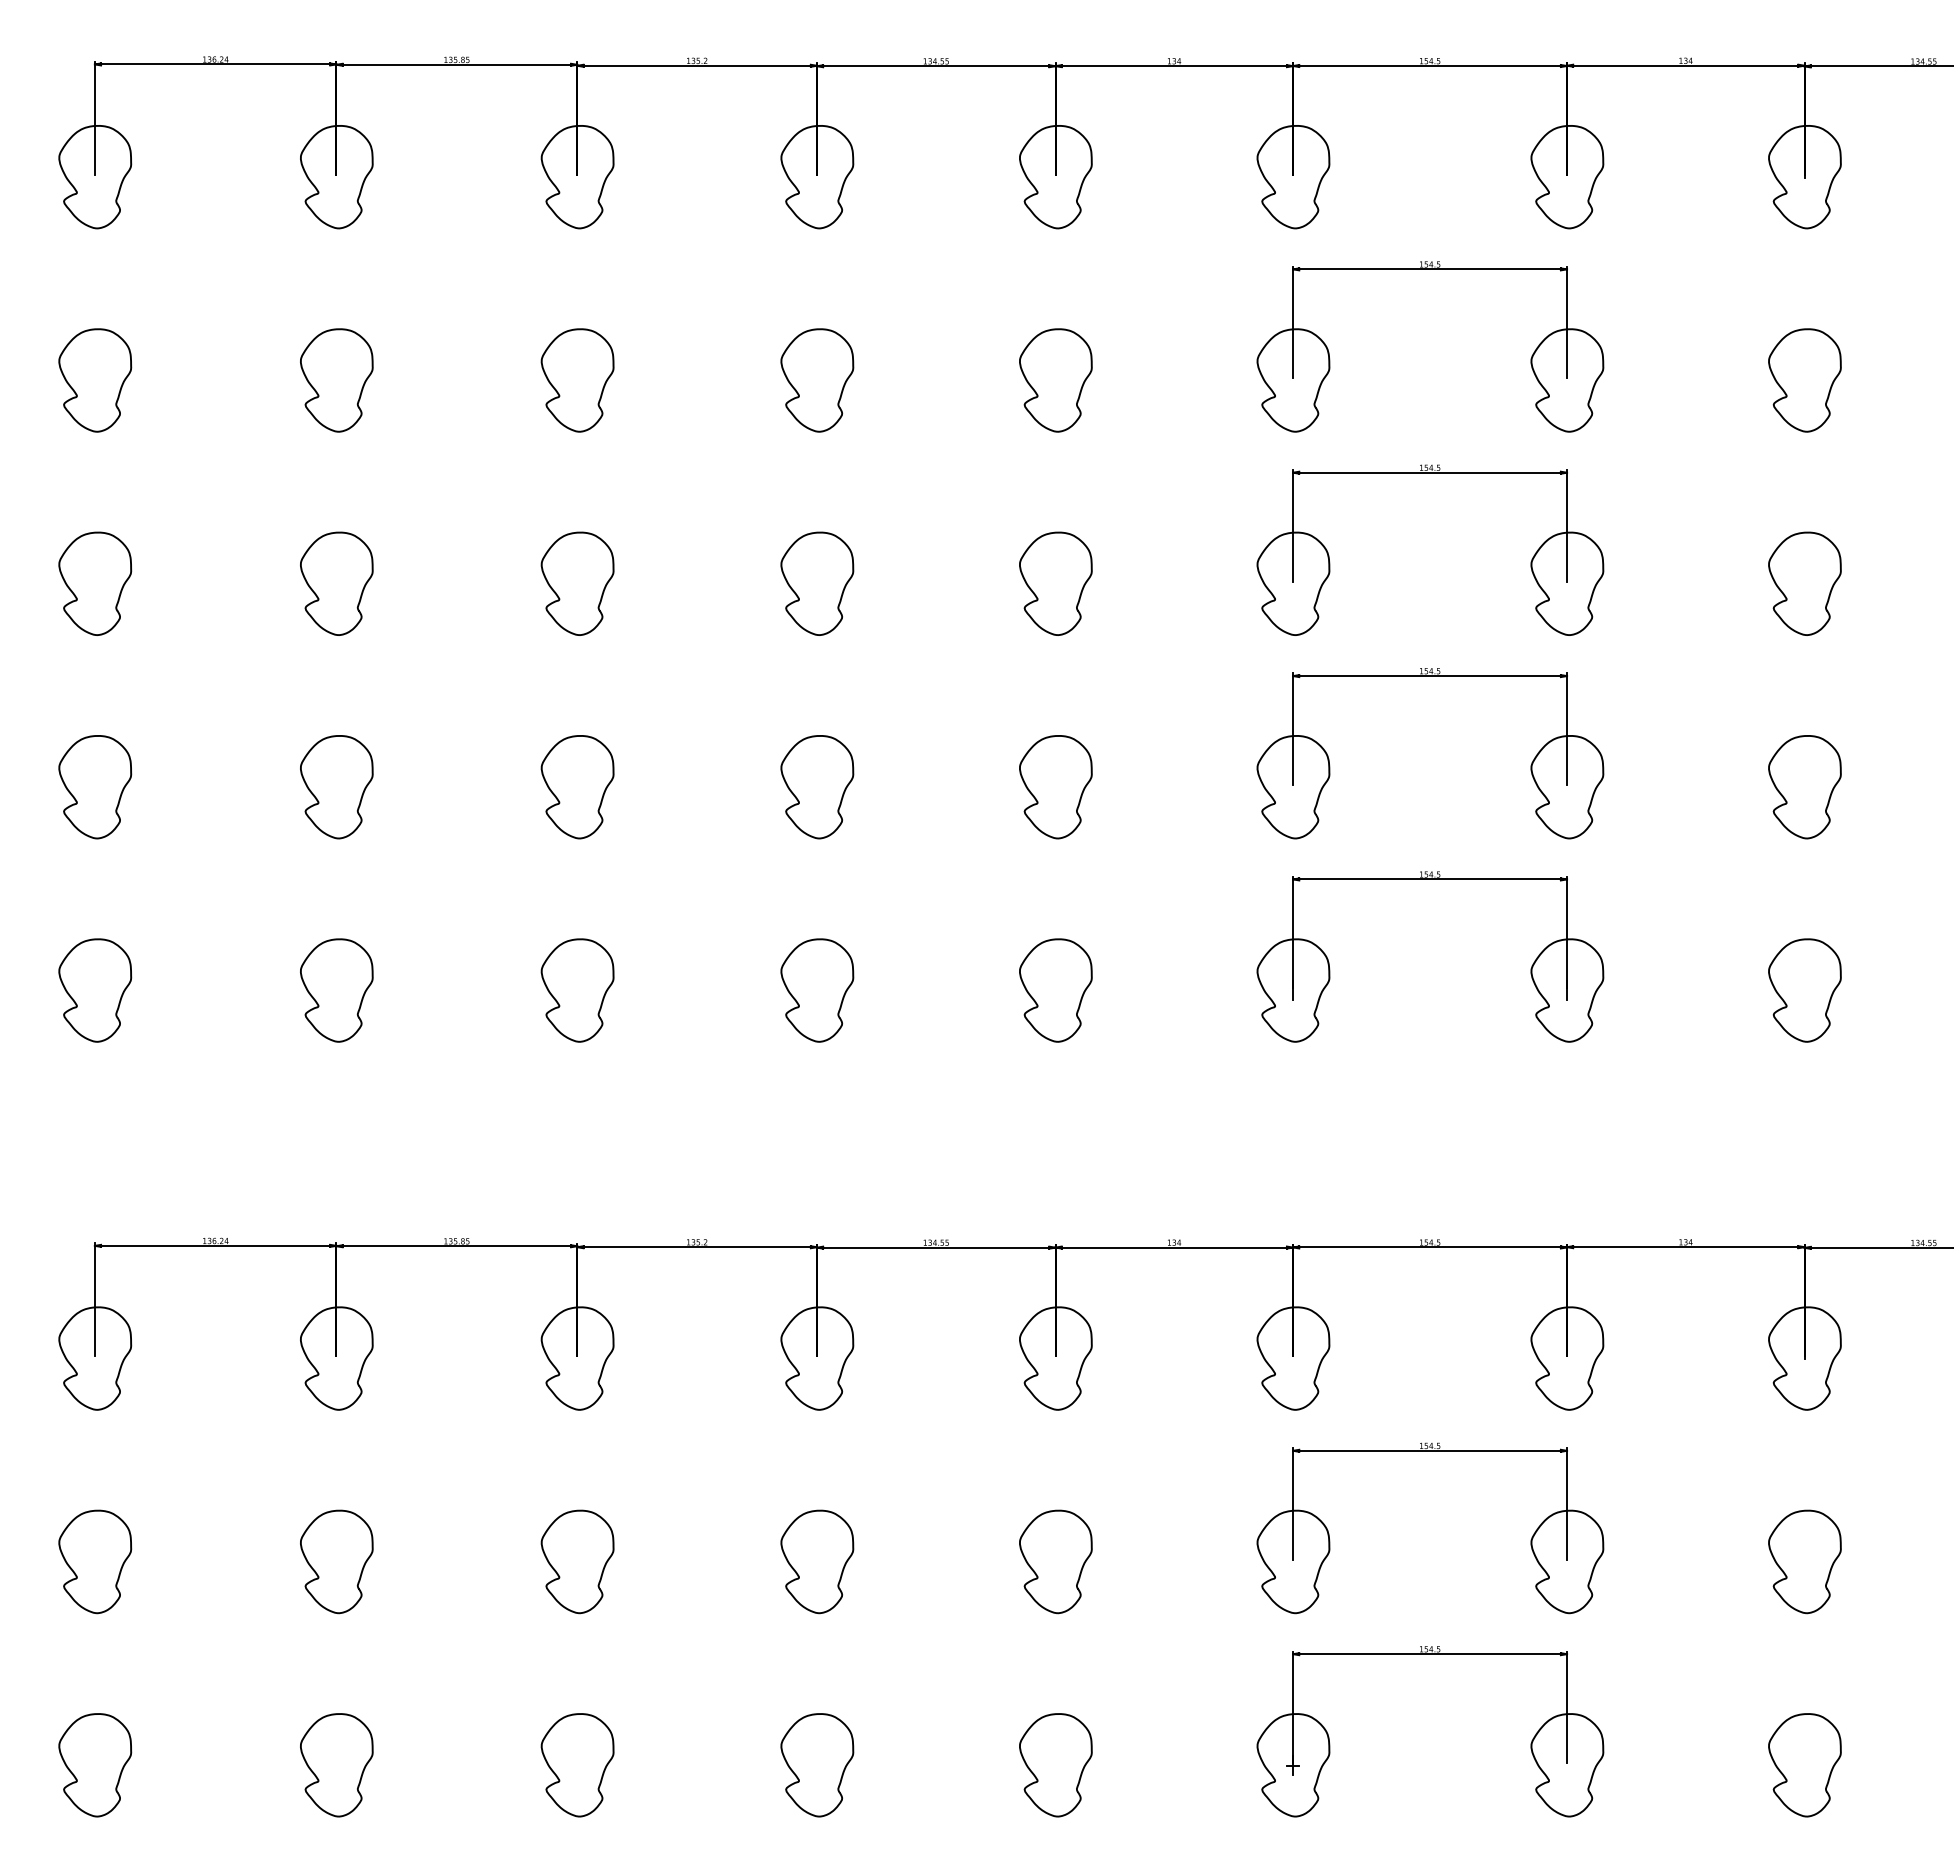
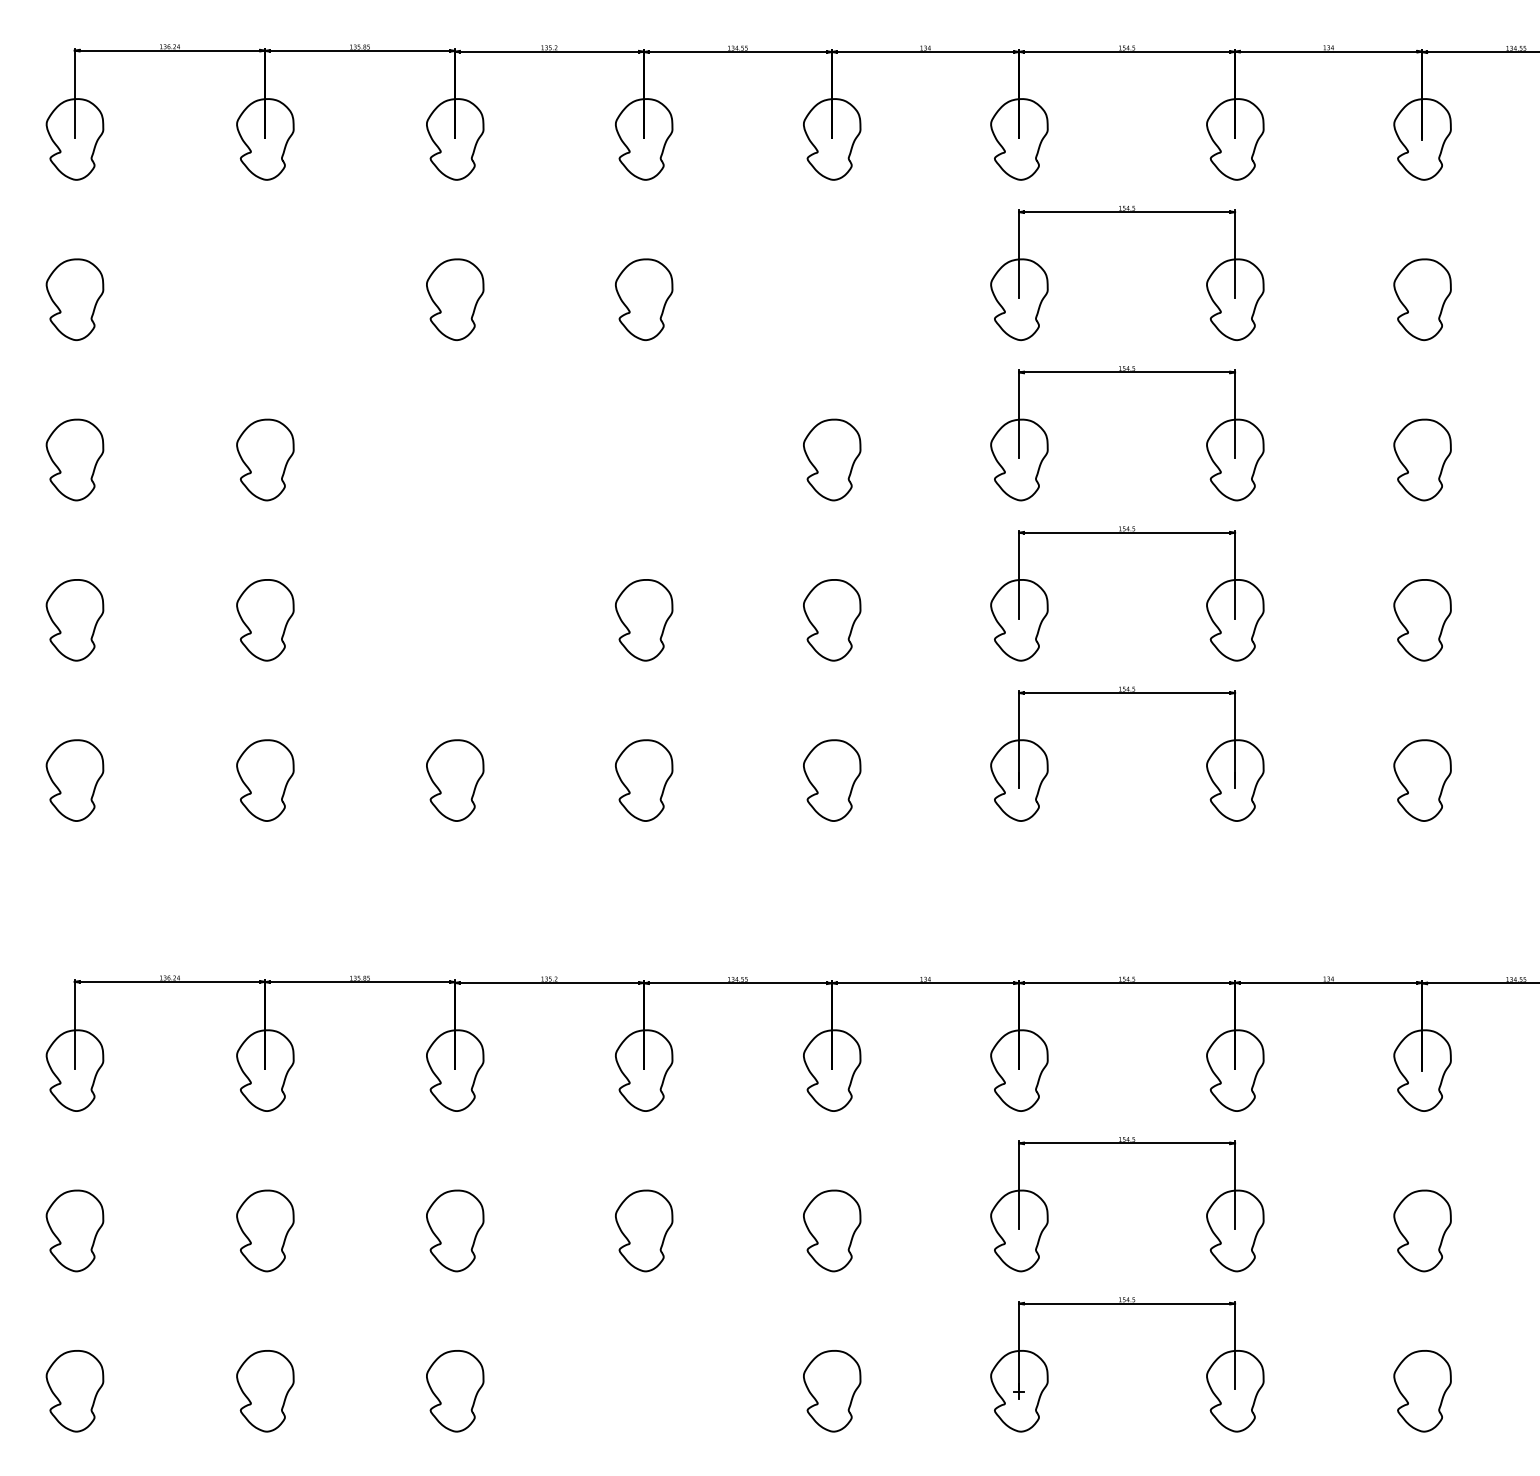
curve: (317, 391) -> (250, 308), removed
curve: (1036, 391) -> (816, 308), removed
curve: (558, 595) -> (440, 469), removed
curve: (799, 597) -> (630, 470), removed
curve: (558, 798) -> (440, 629), removed
curve: (797, 1775) -> (628, 1399), removed

